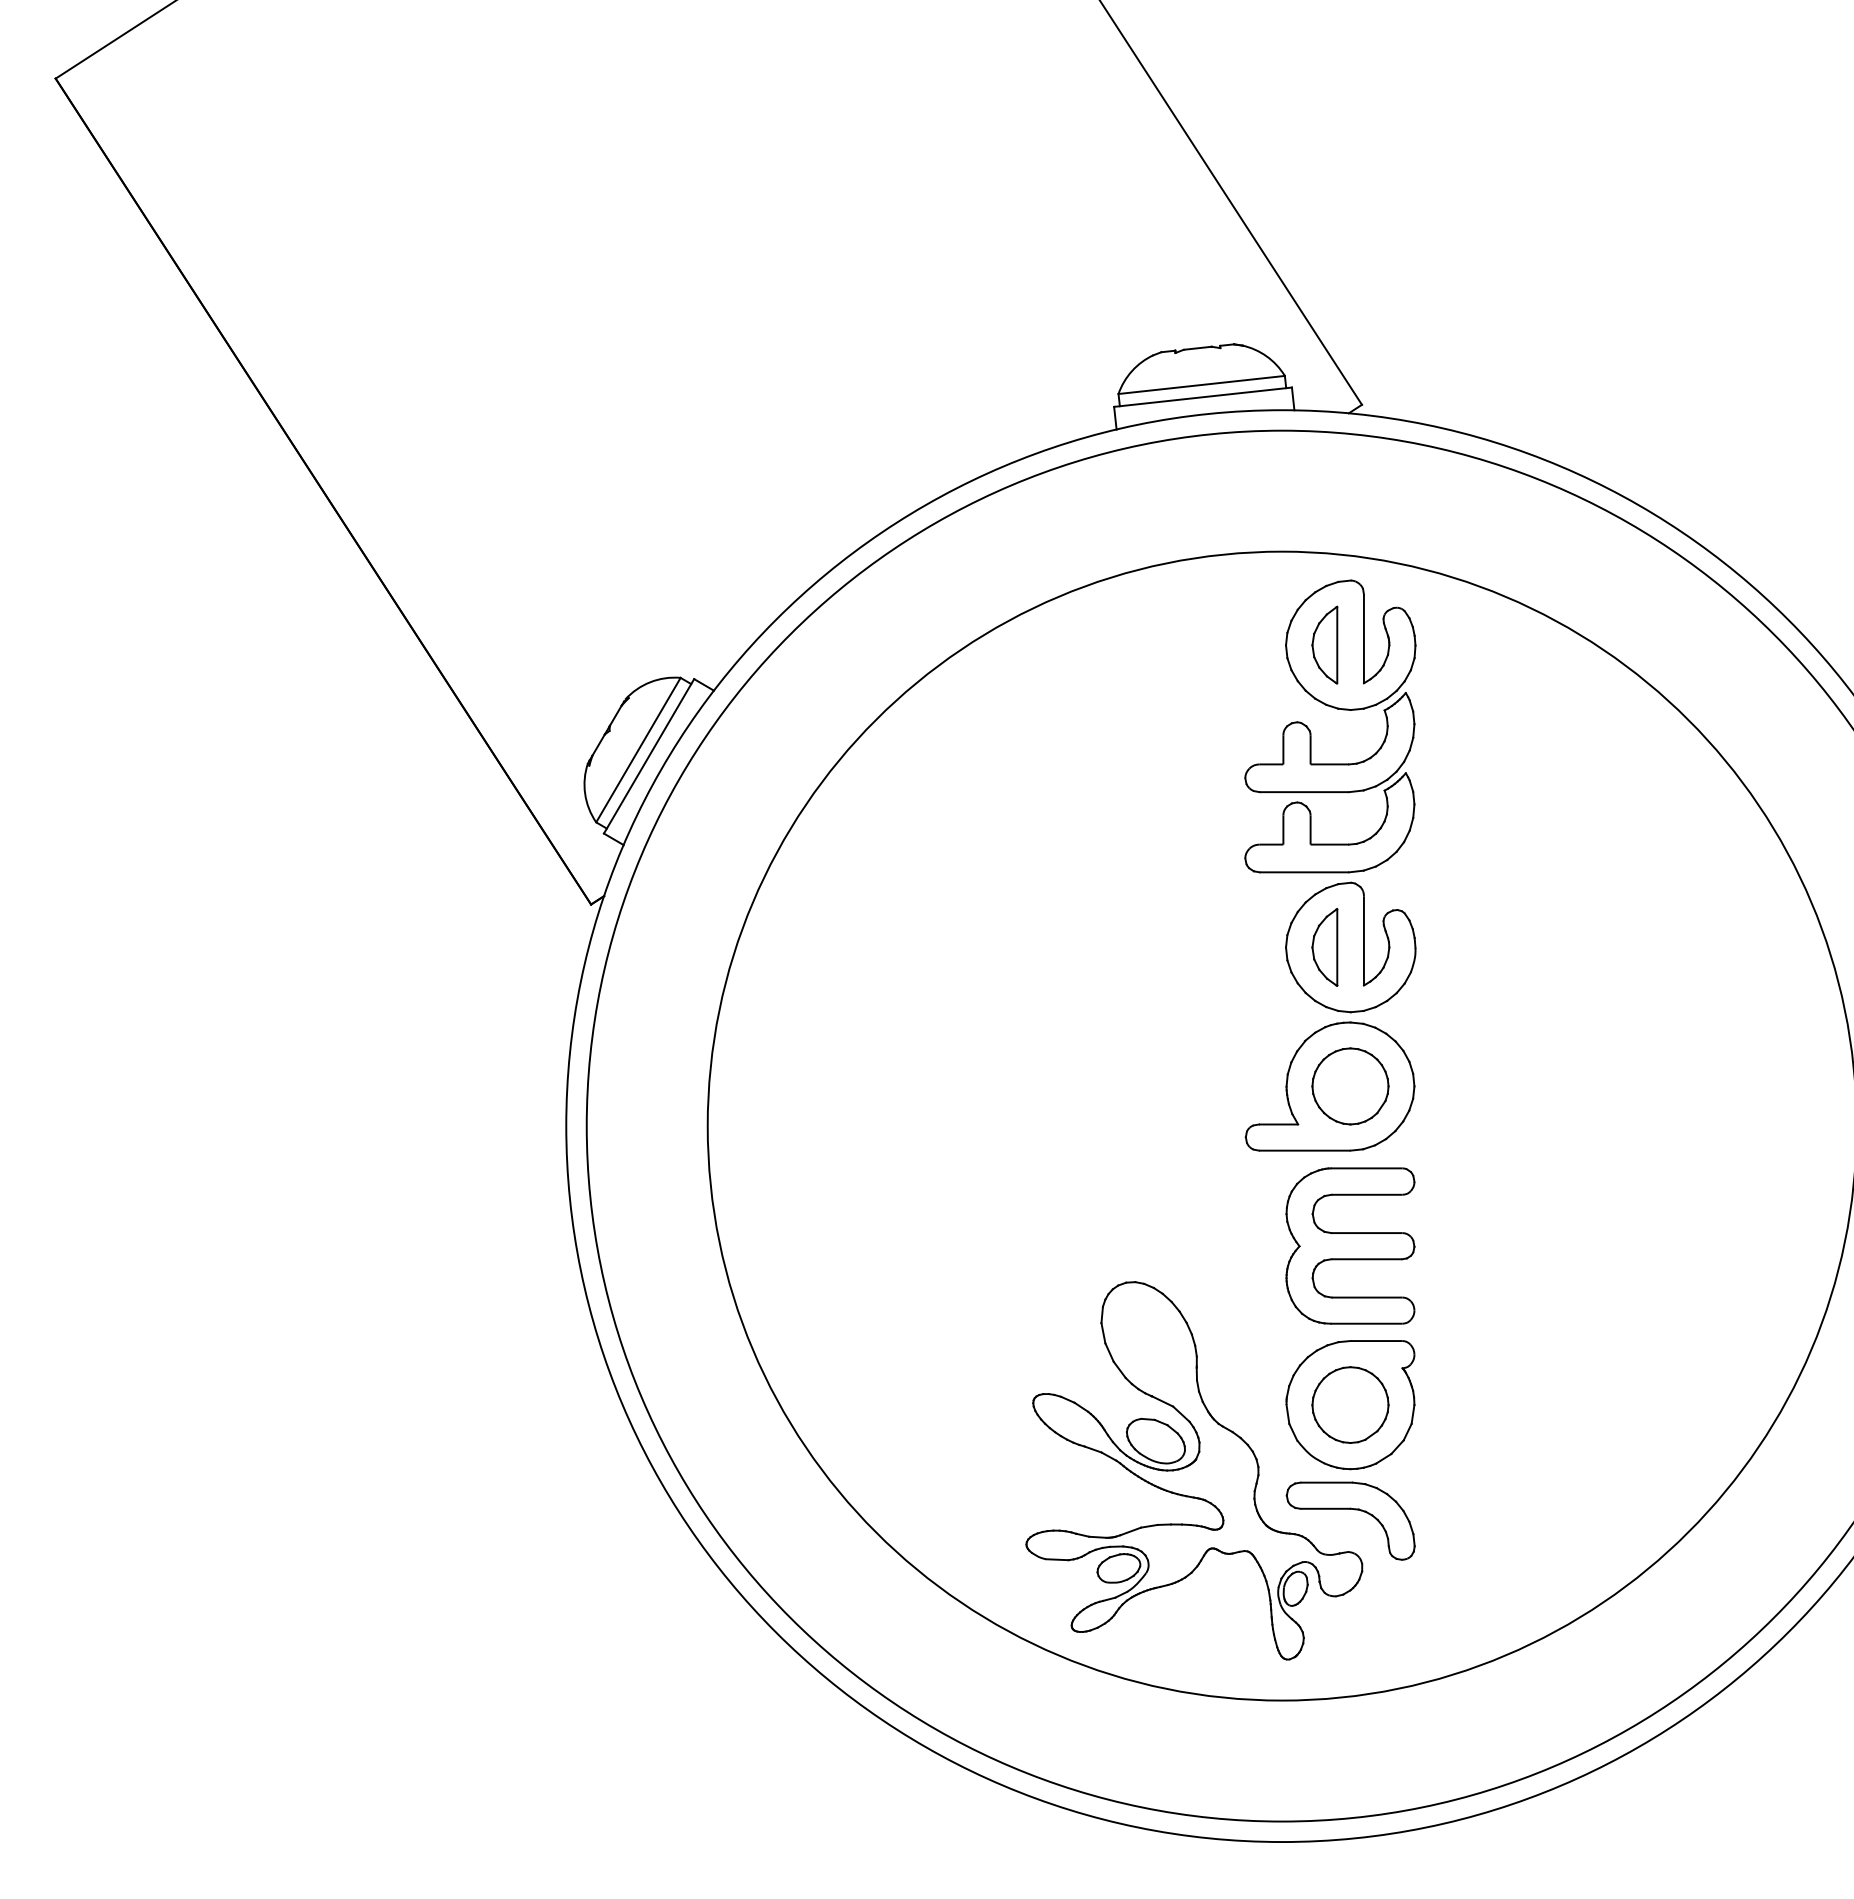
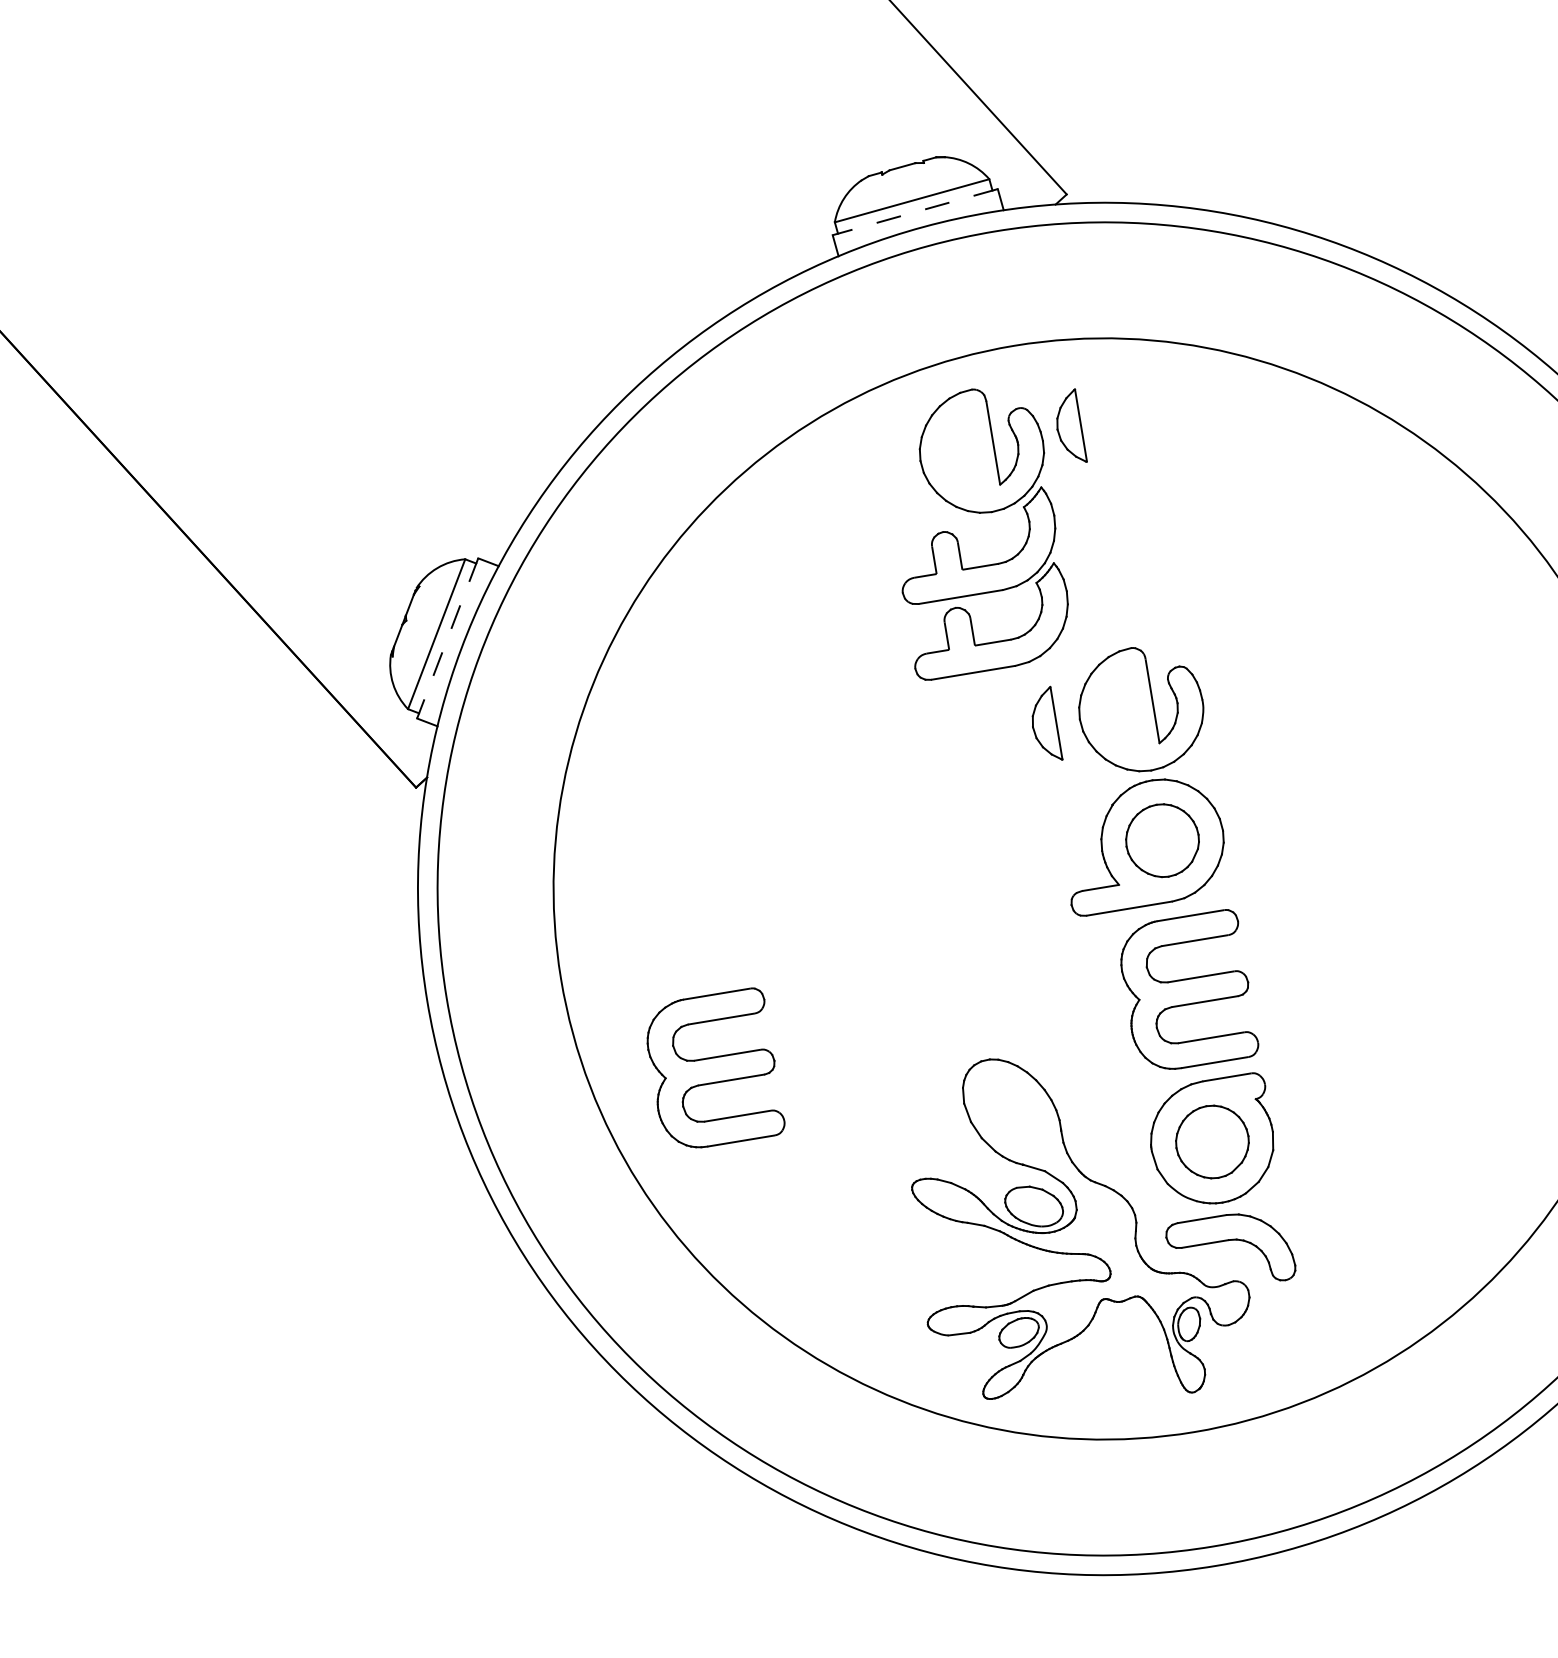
line: (1202, 397) -> (914, 212), solid -> dashed
part: (1336, 709) -> (978, 513), moved
line: (648, 756) -> (447, 638), solid -> dashed
part: (1324, 947) -> (1044, 725), moved
part: (849, 1245) -> (713, 1069), added

